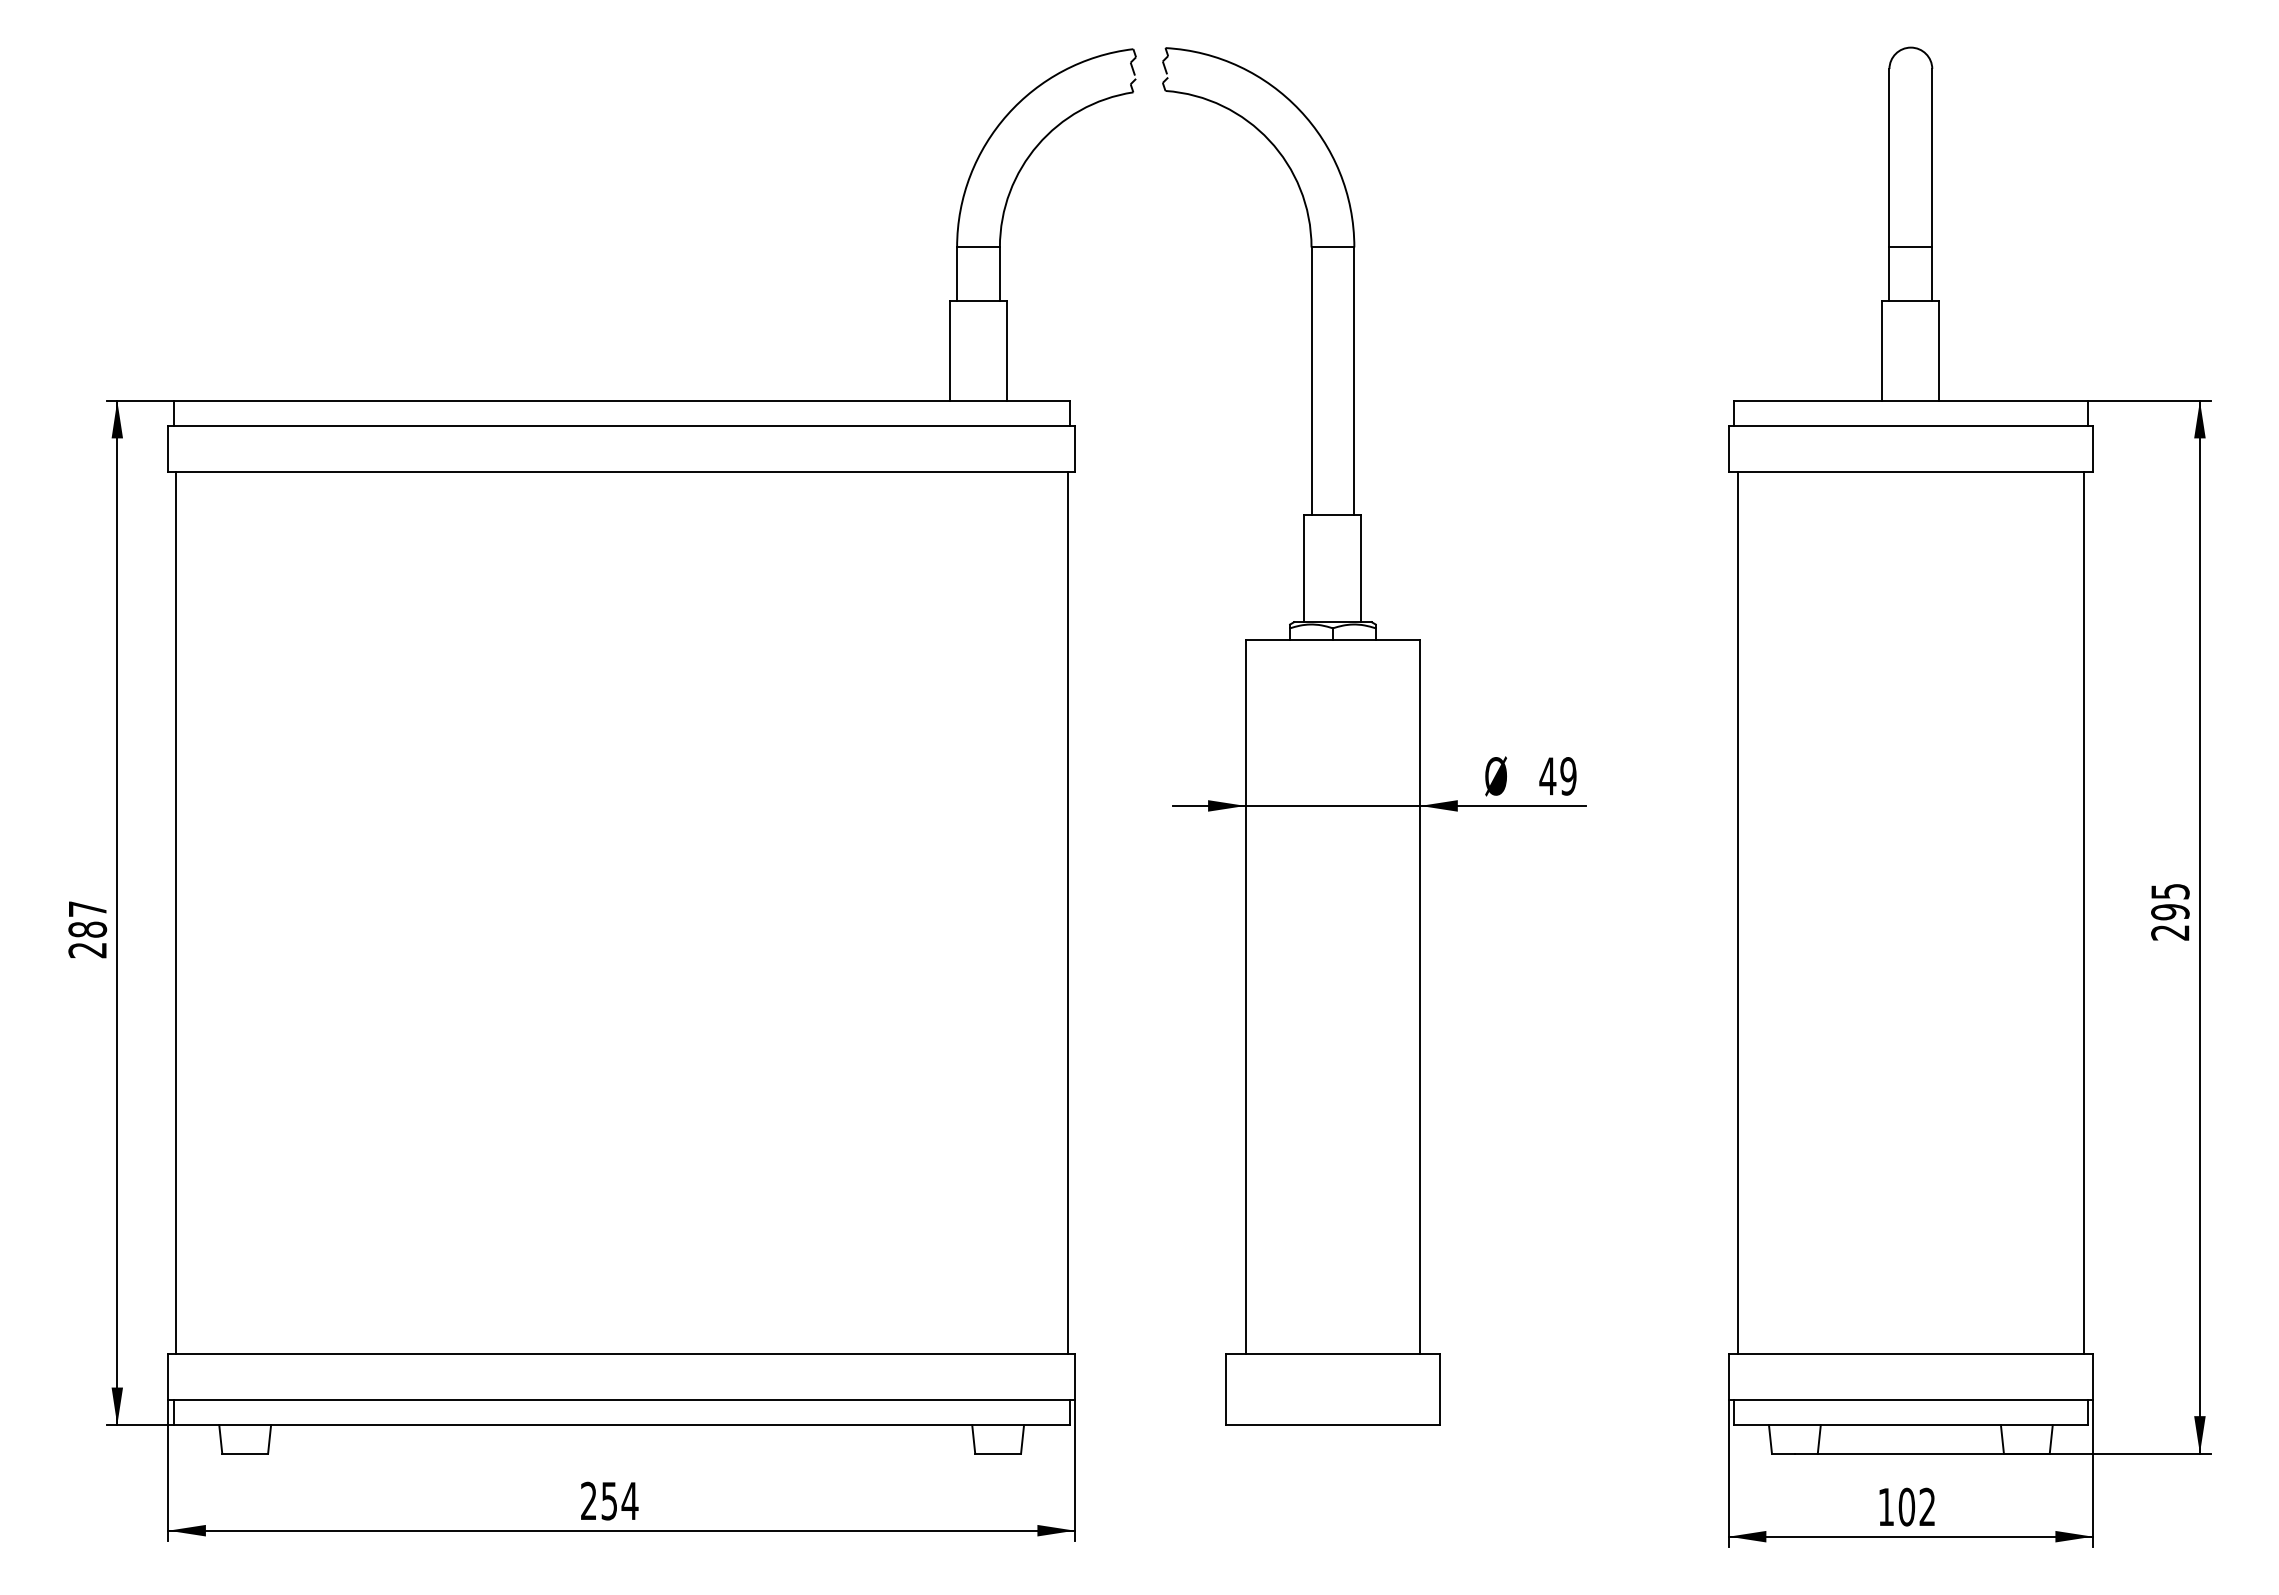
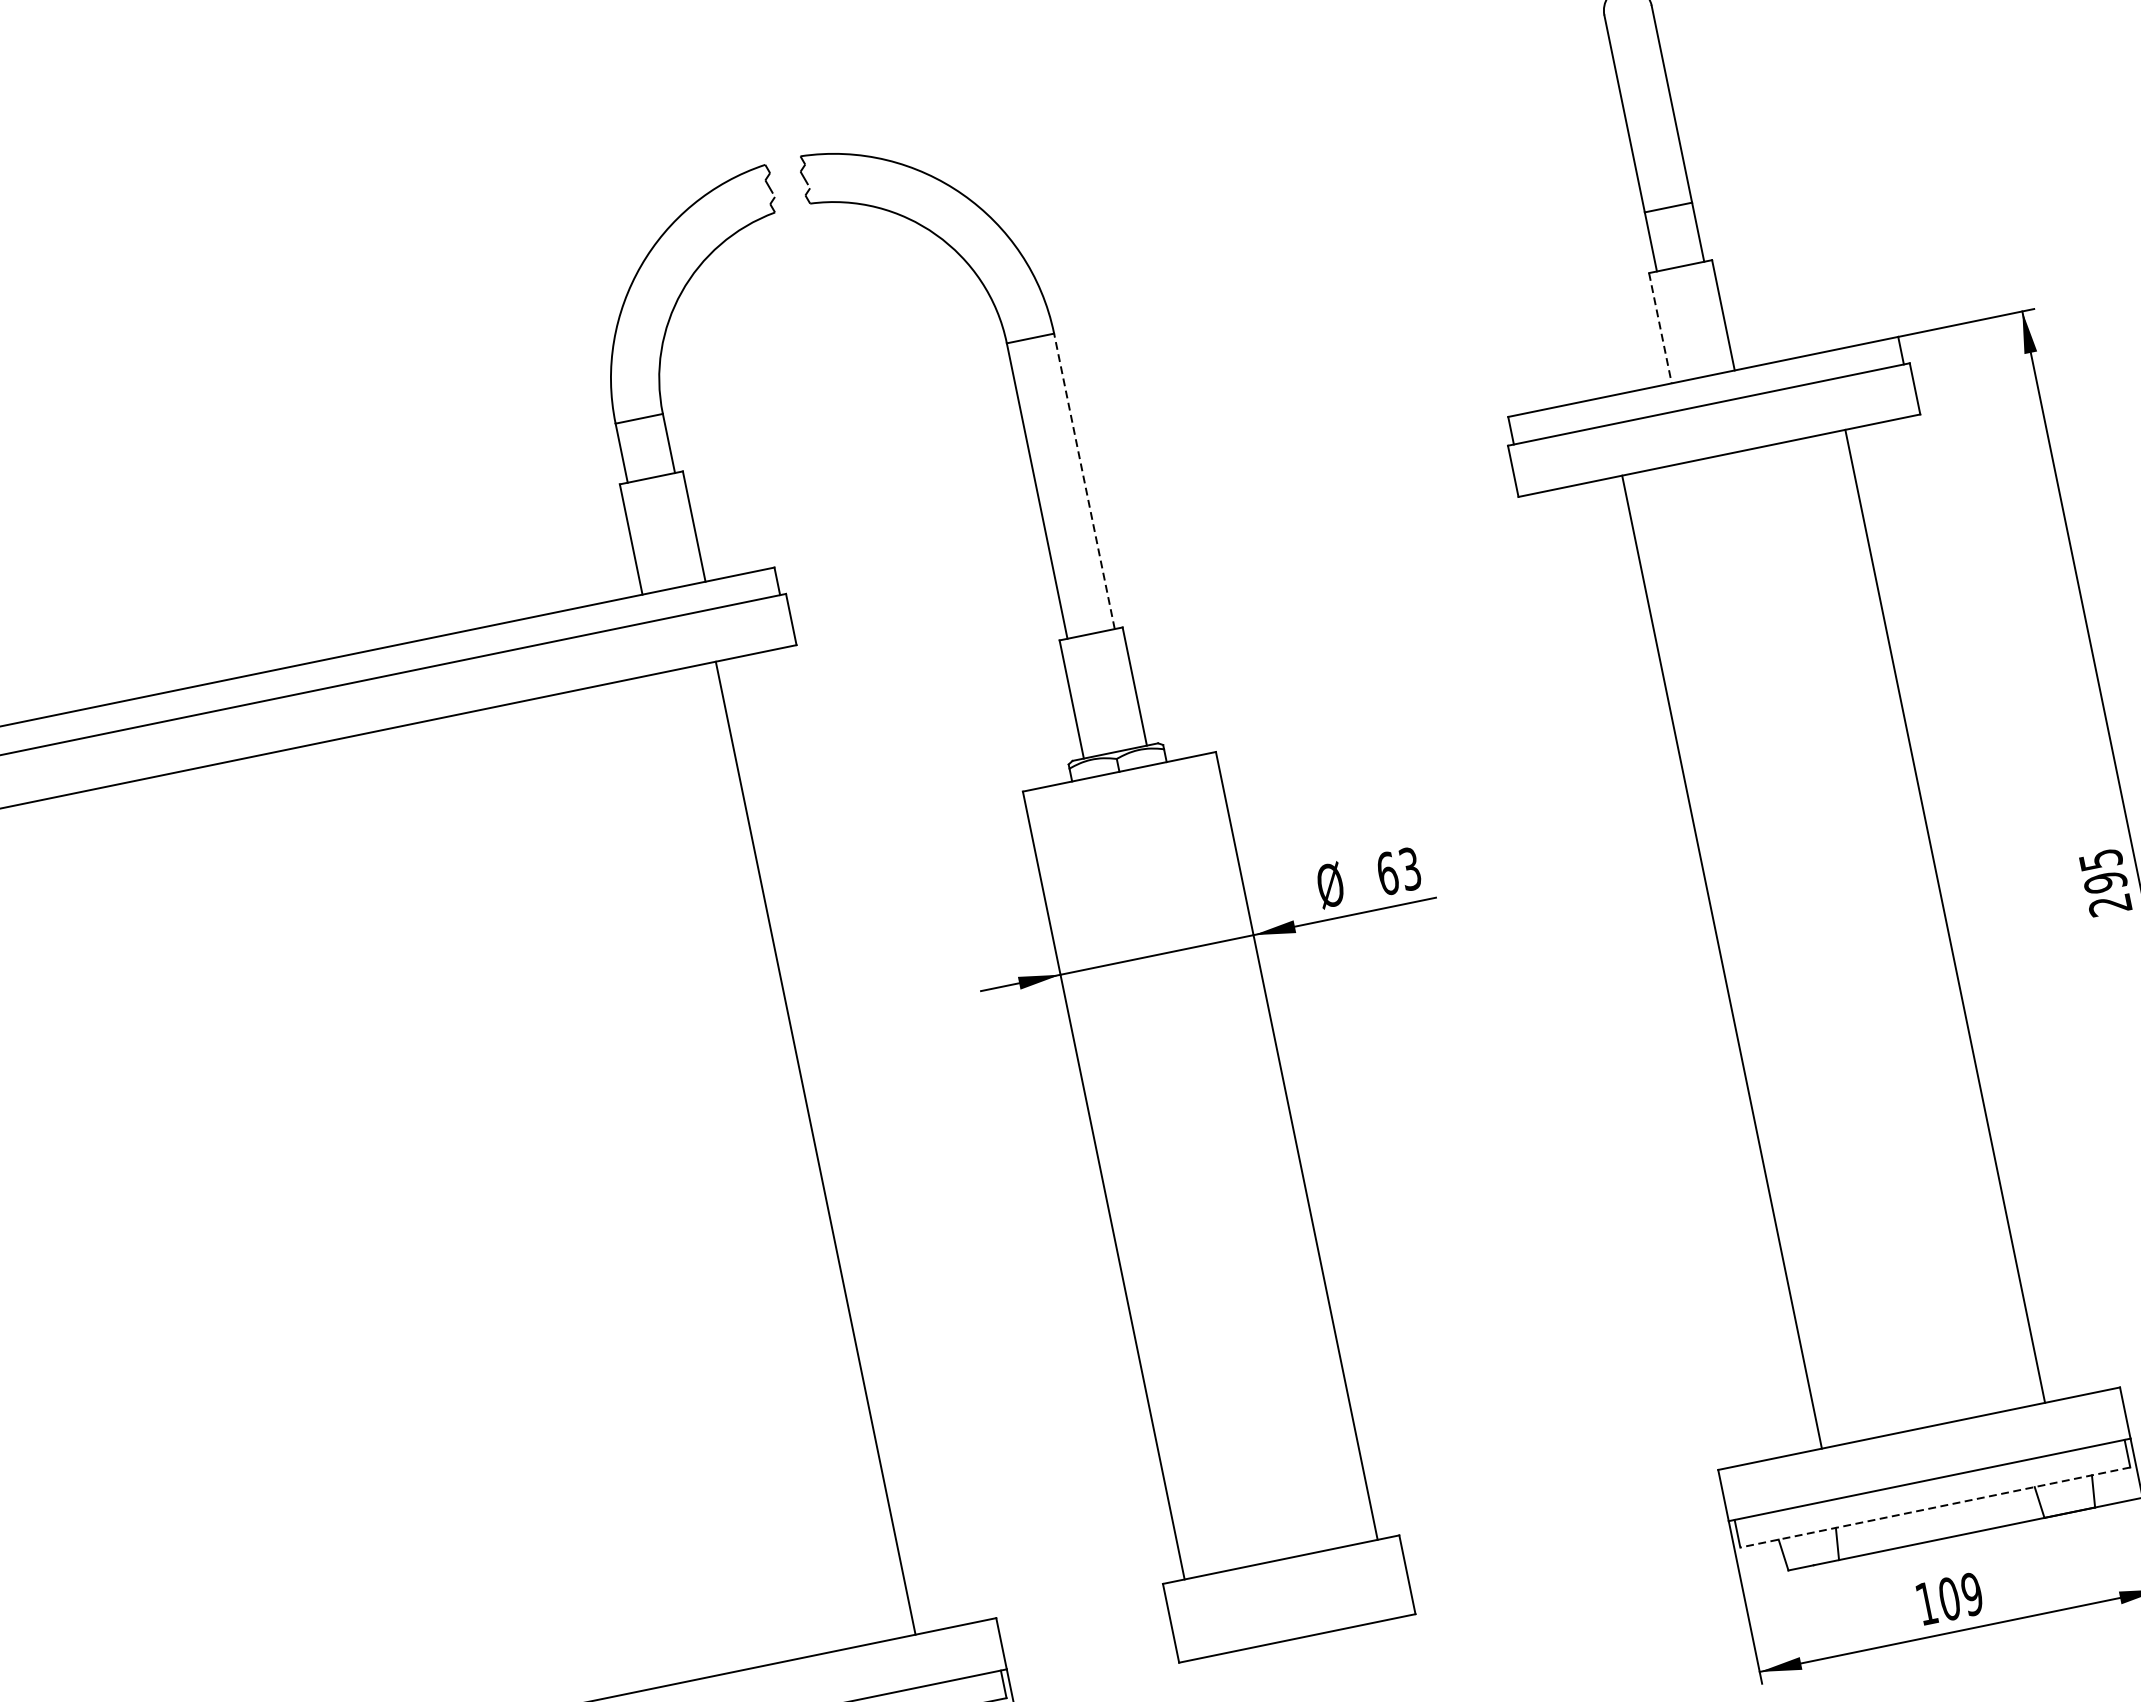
line: (1882, 350) -> (1660, 327), solid -> dashed
line: (1354, 381) -> (1084, 481), solid -> dashed
text: (1557, 776) -> (1398, 871), 49 -> 63
line: (1067, 912) -> (815, 1147), moved
line: (1737, 912) -> (1721, 961), moved
line: (2083, 912) -> (1944, 915), moved
line: (1910, 1425) -> (1934, 1508), solid -> dashed
text: (1927, 1506) -> (1972, 1593), 102 -> 109

